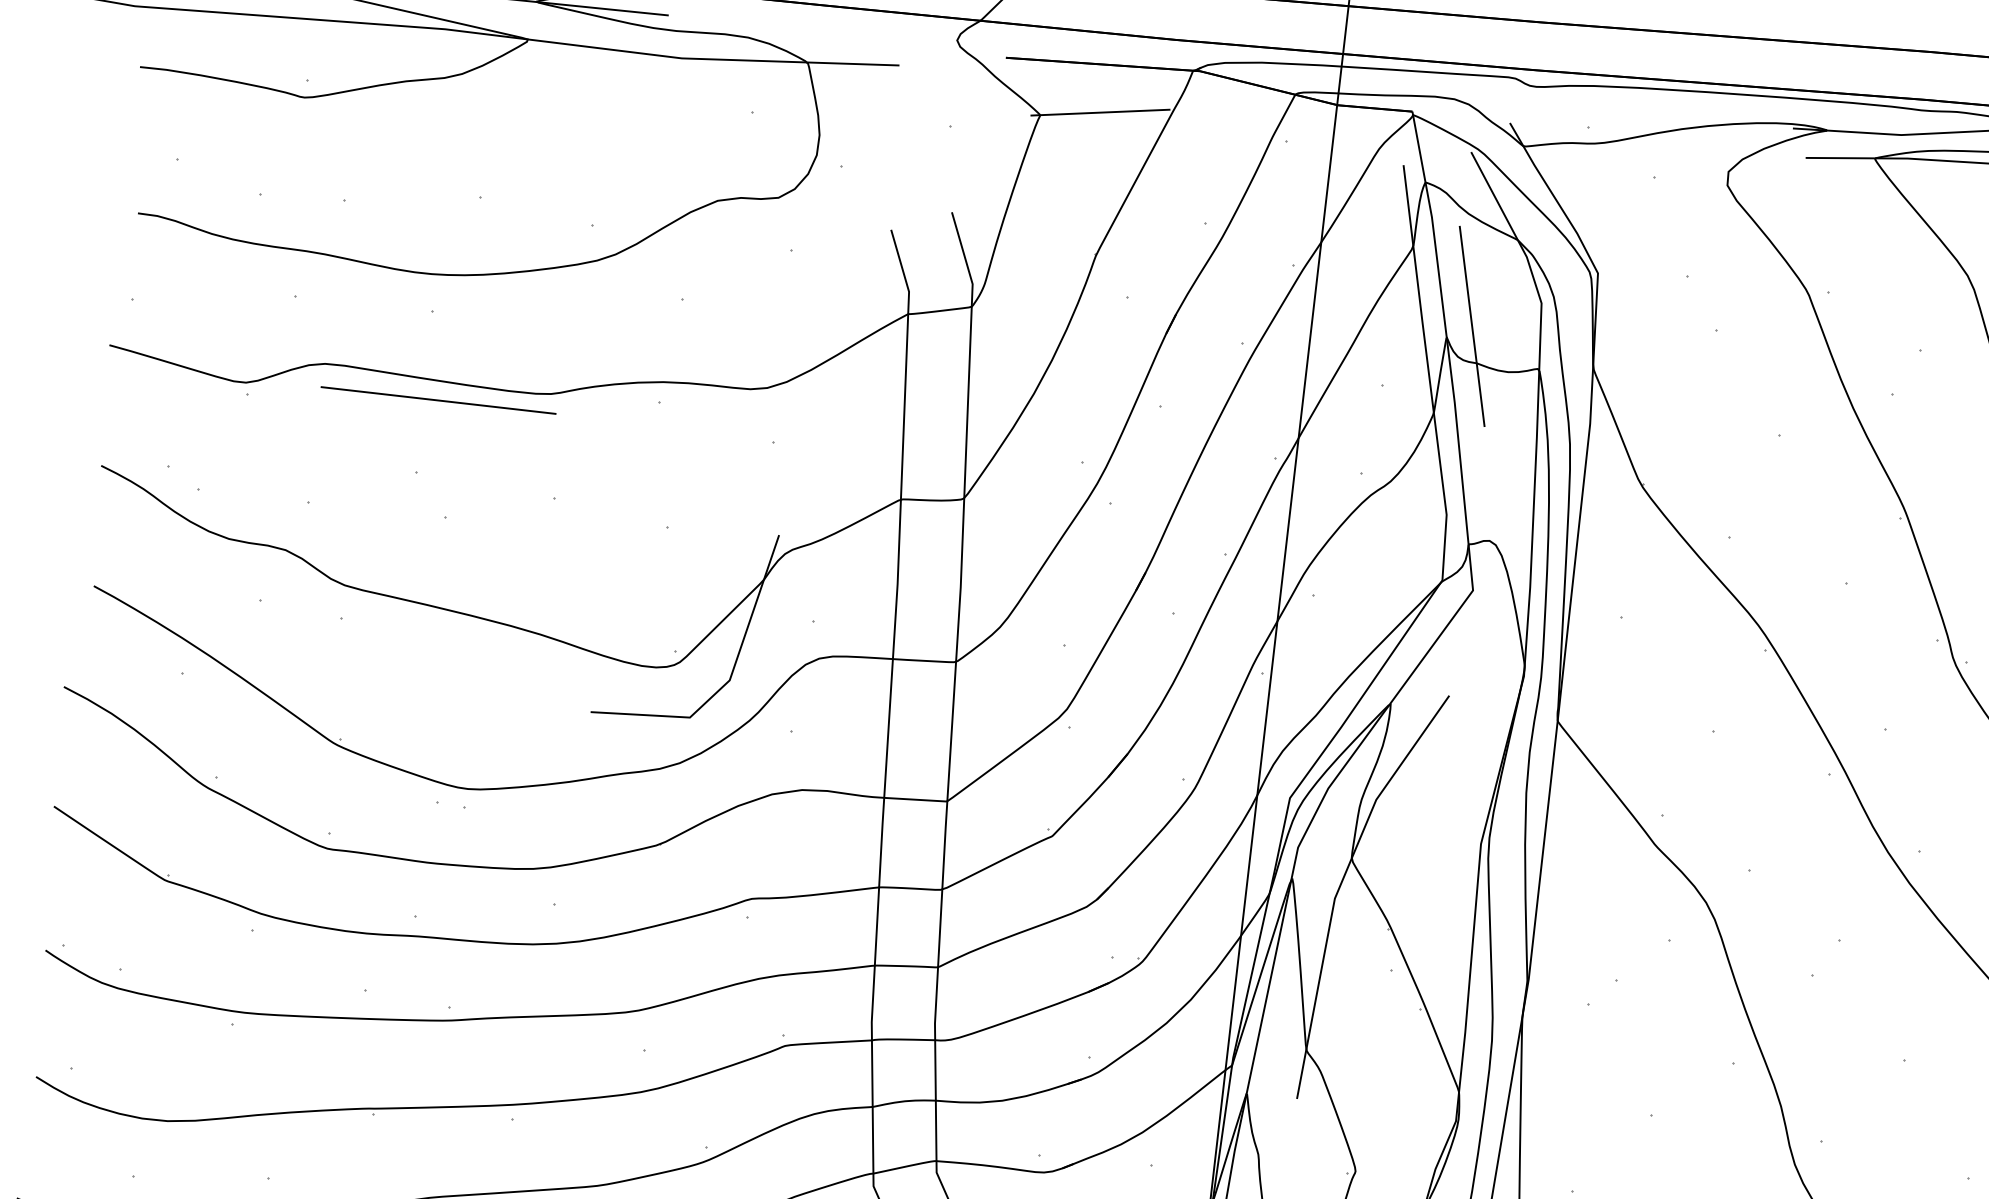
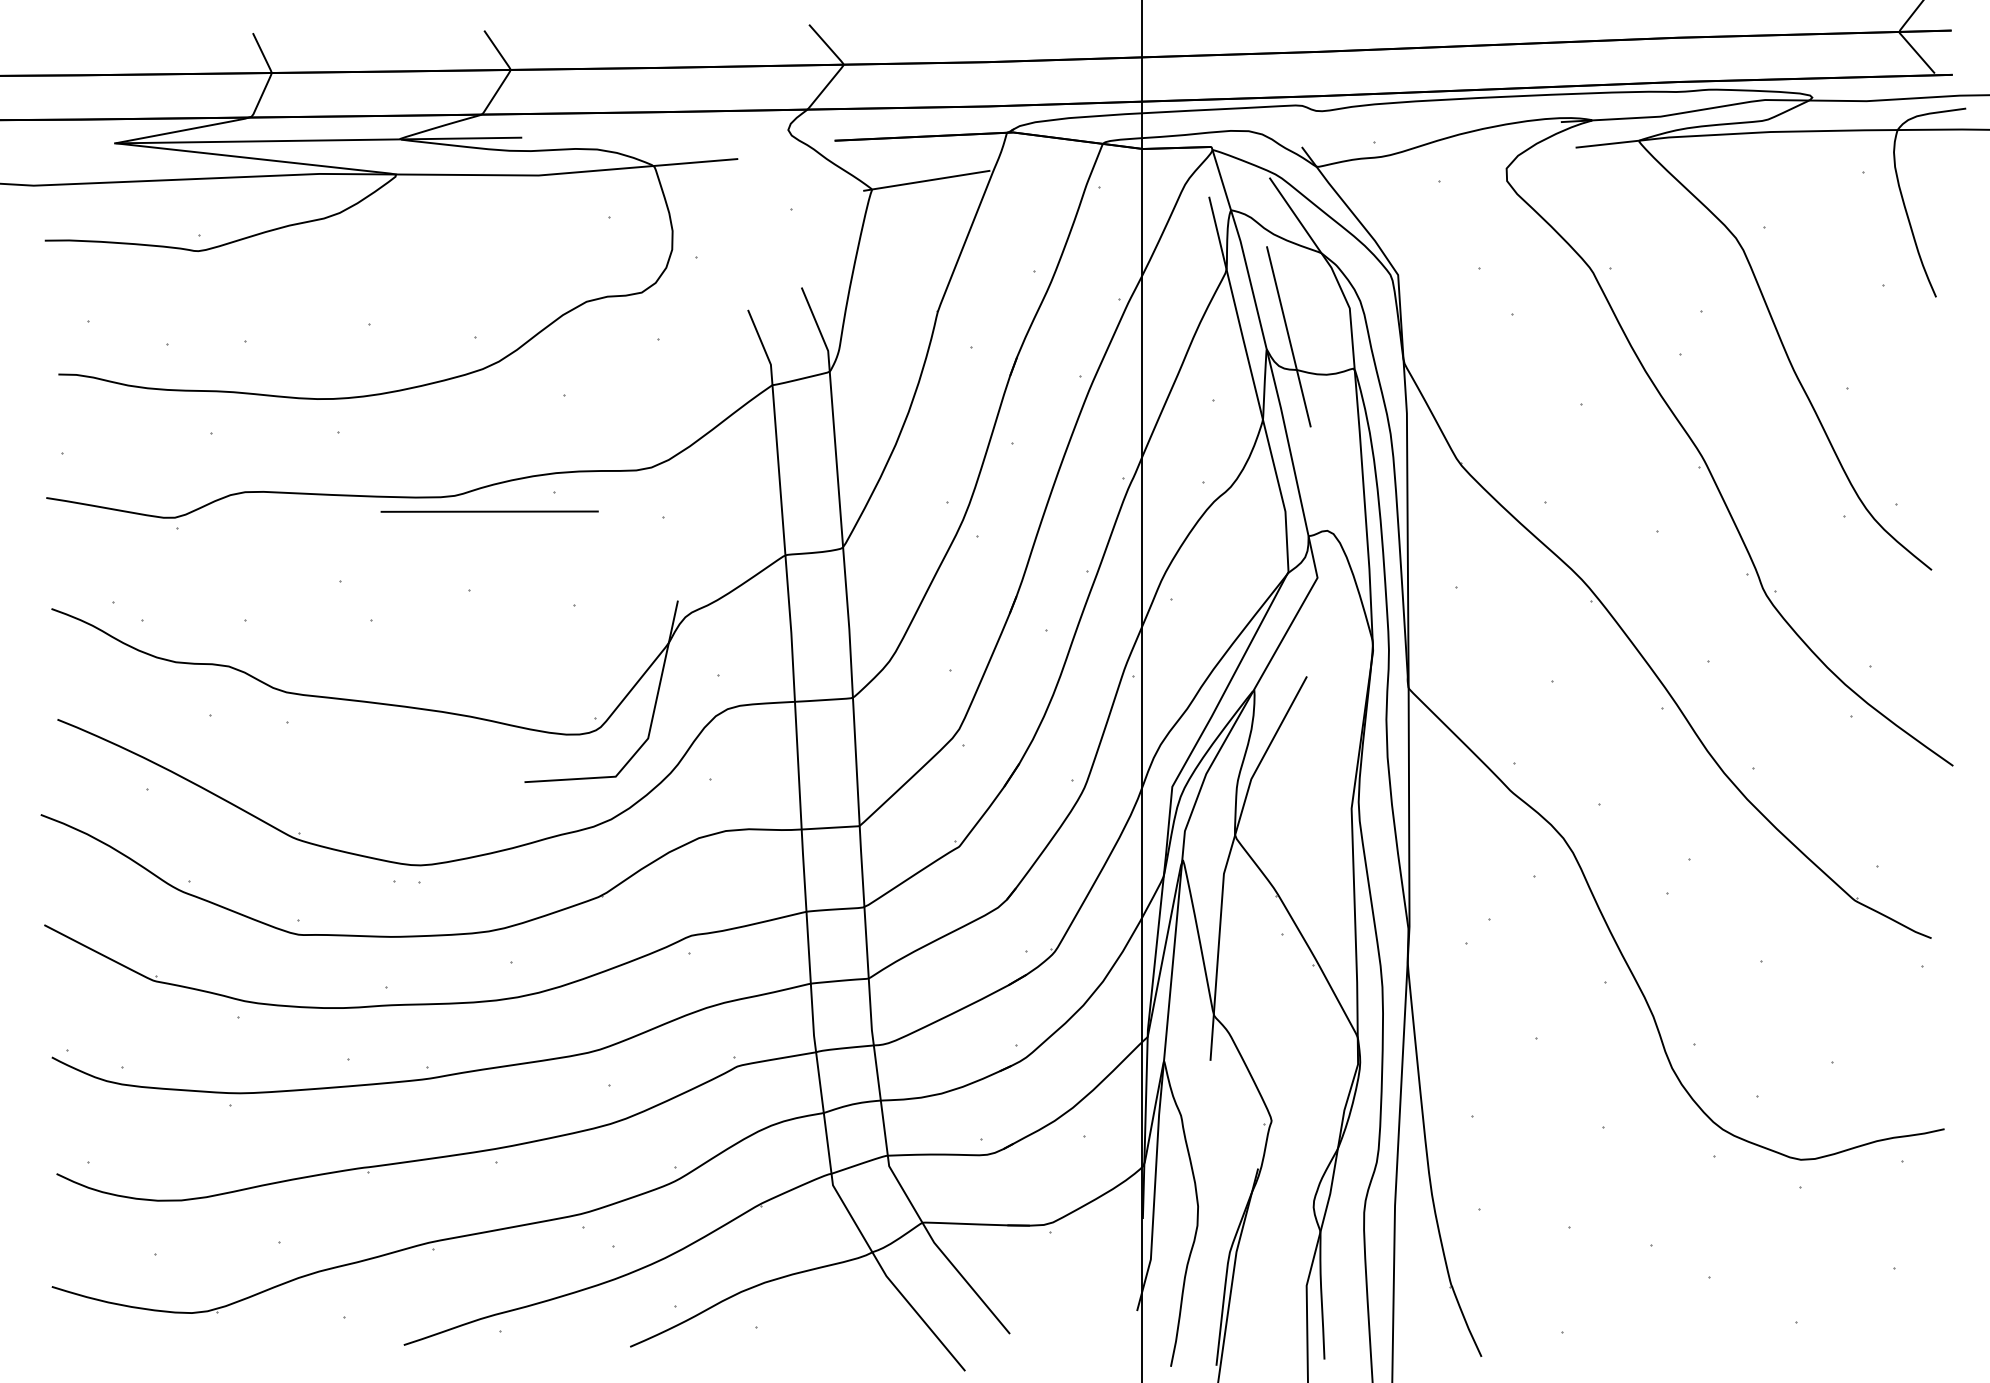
line: (438, 400) -> (489, 511), moved

